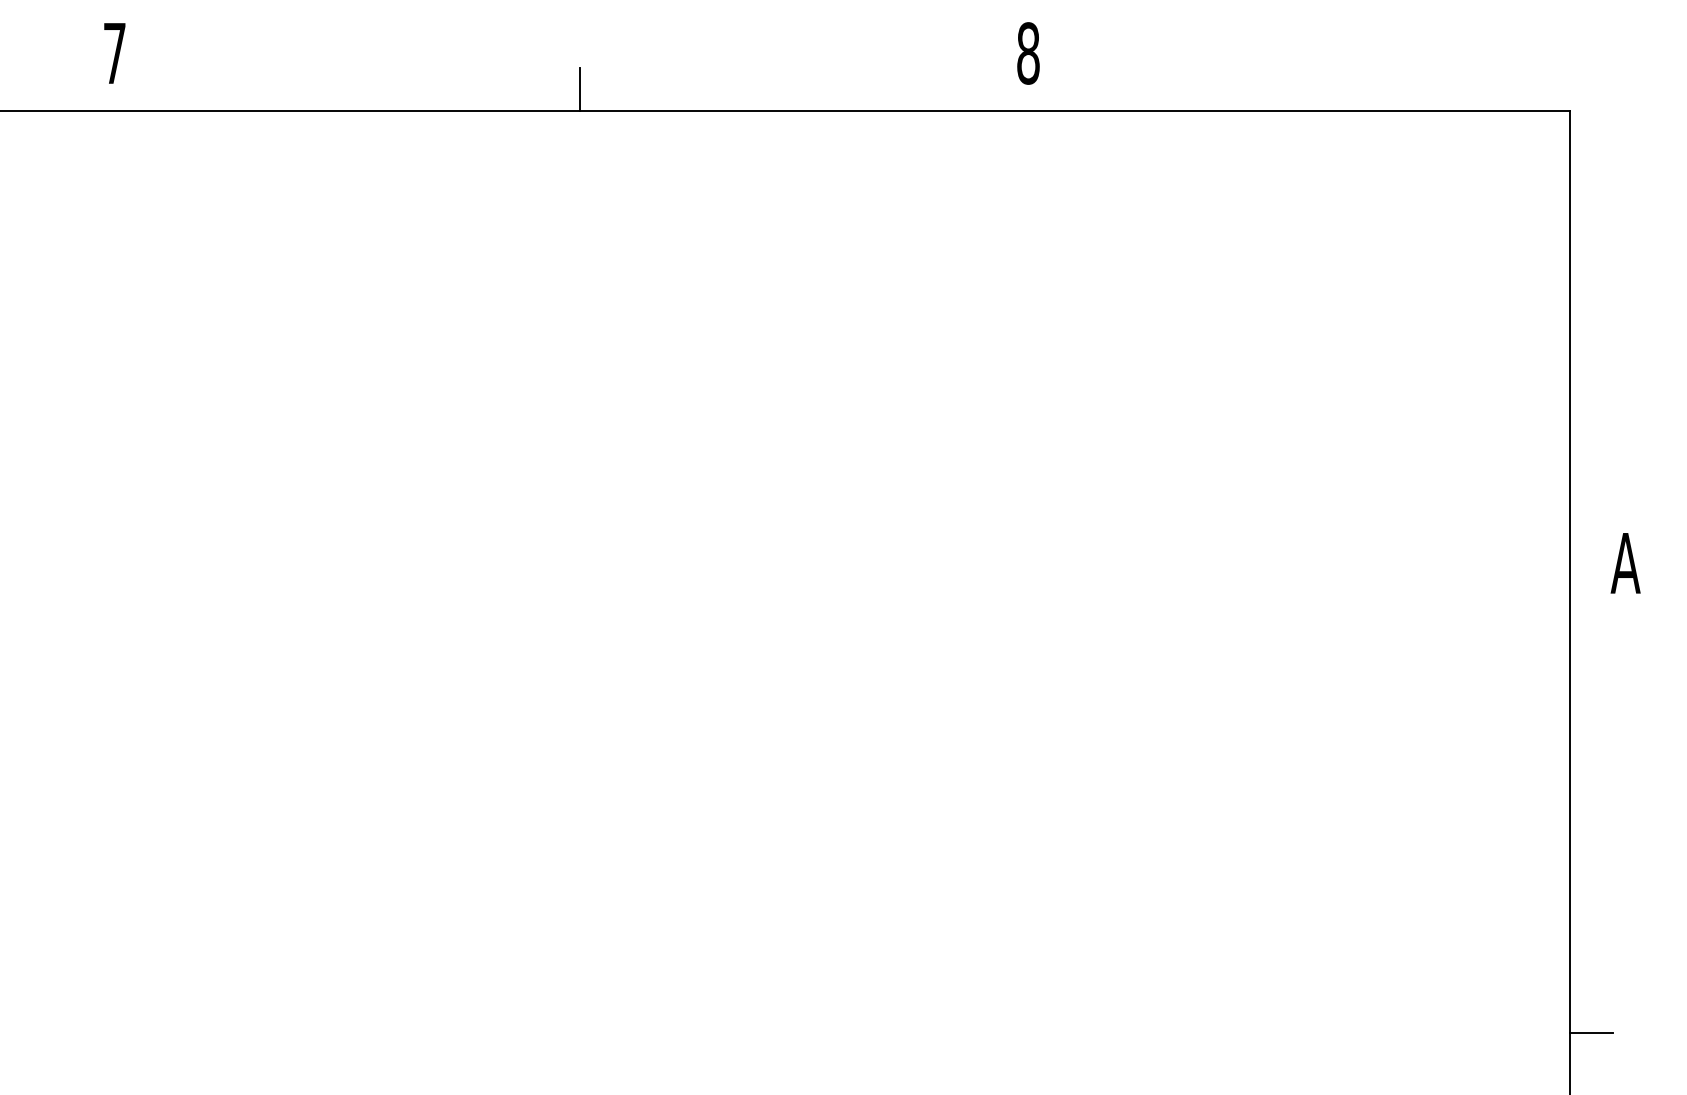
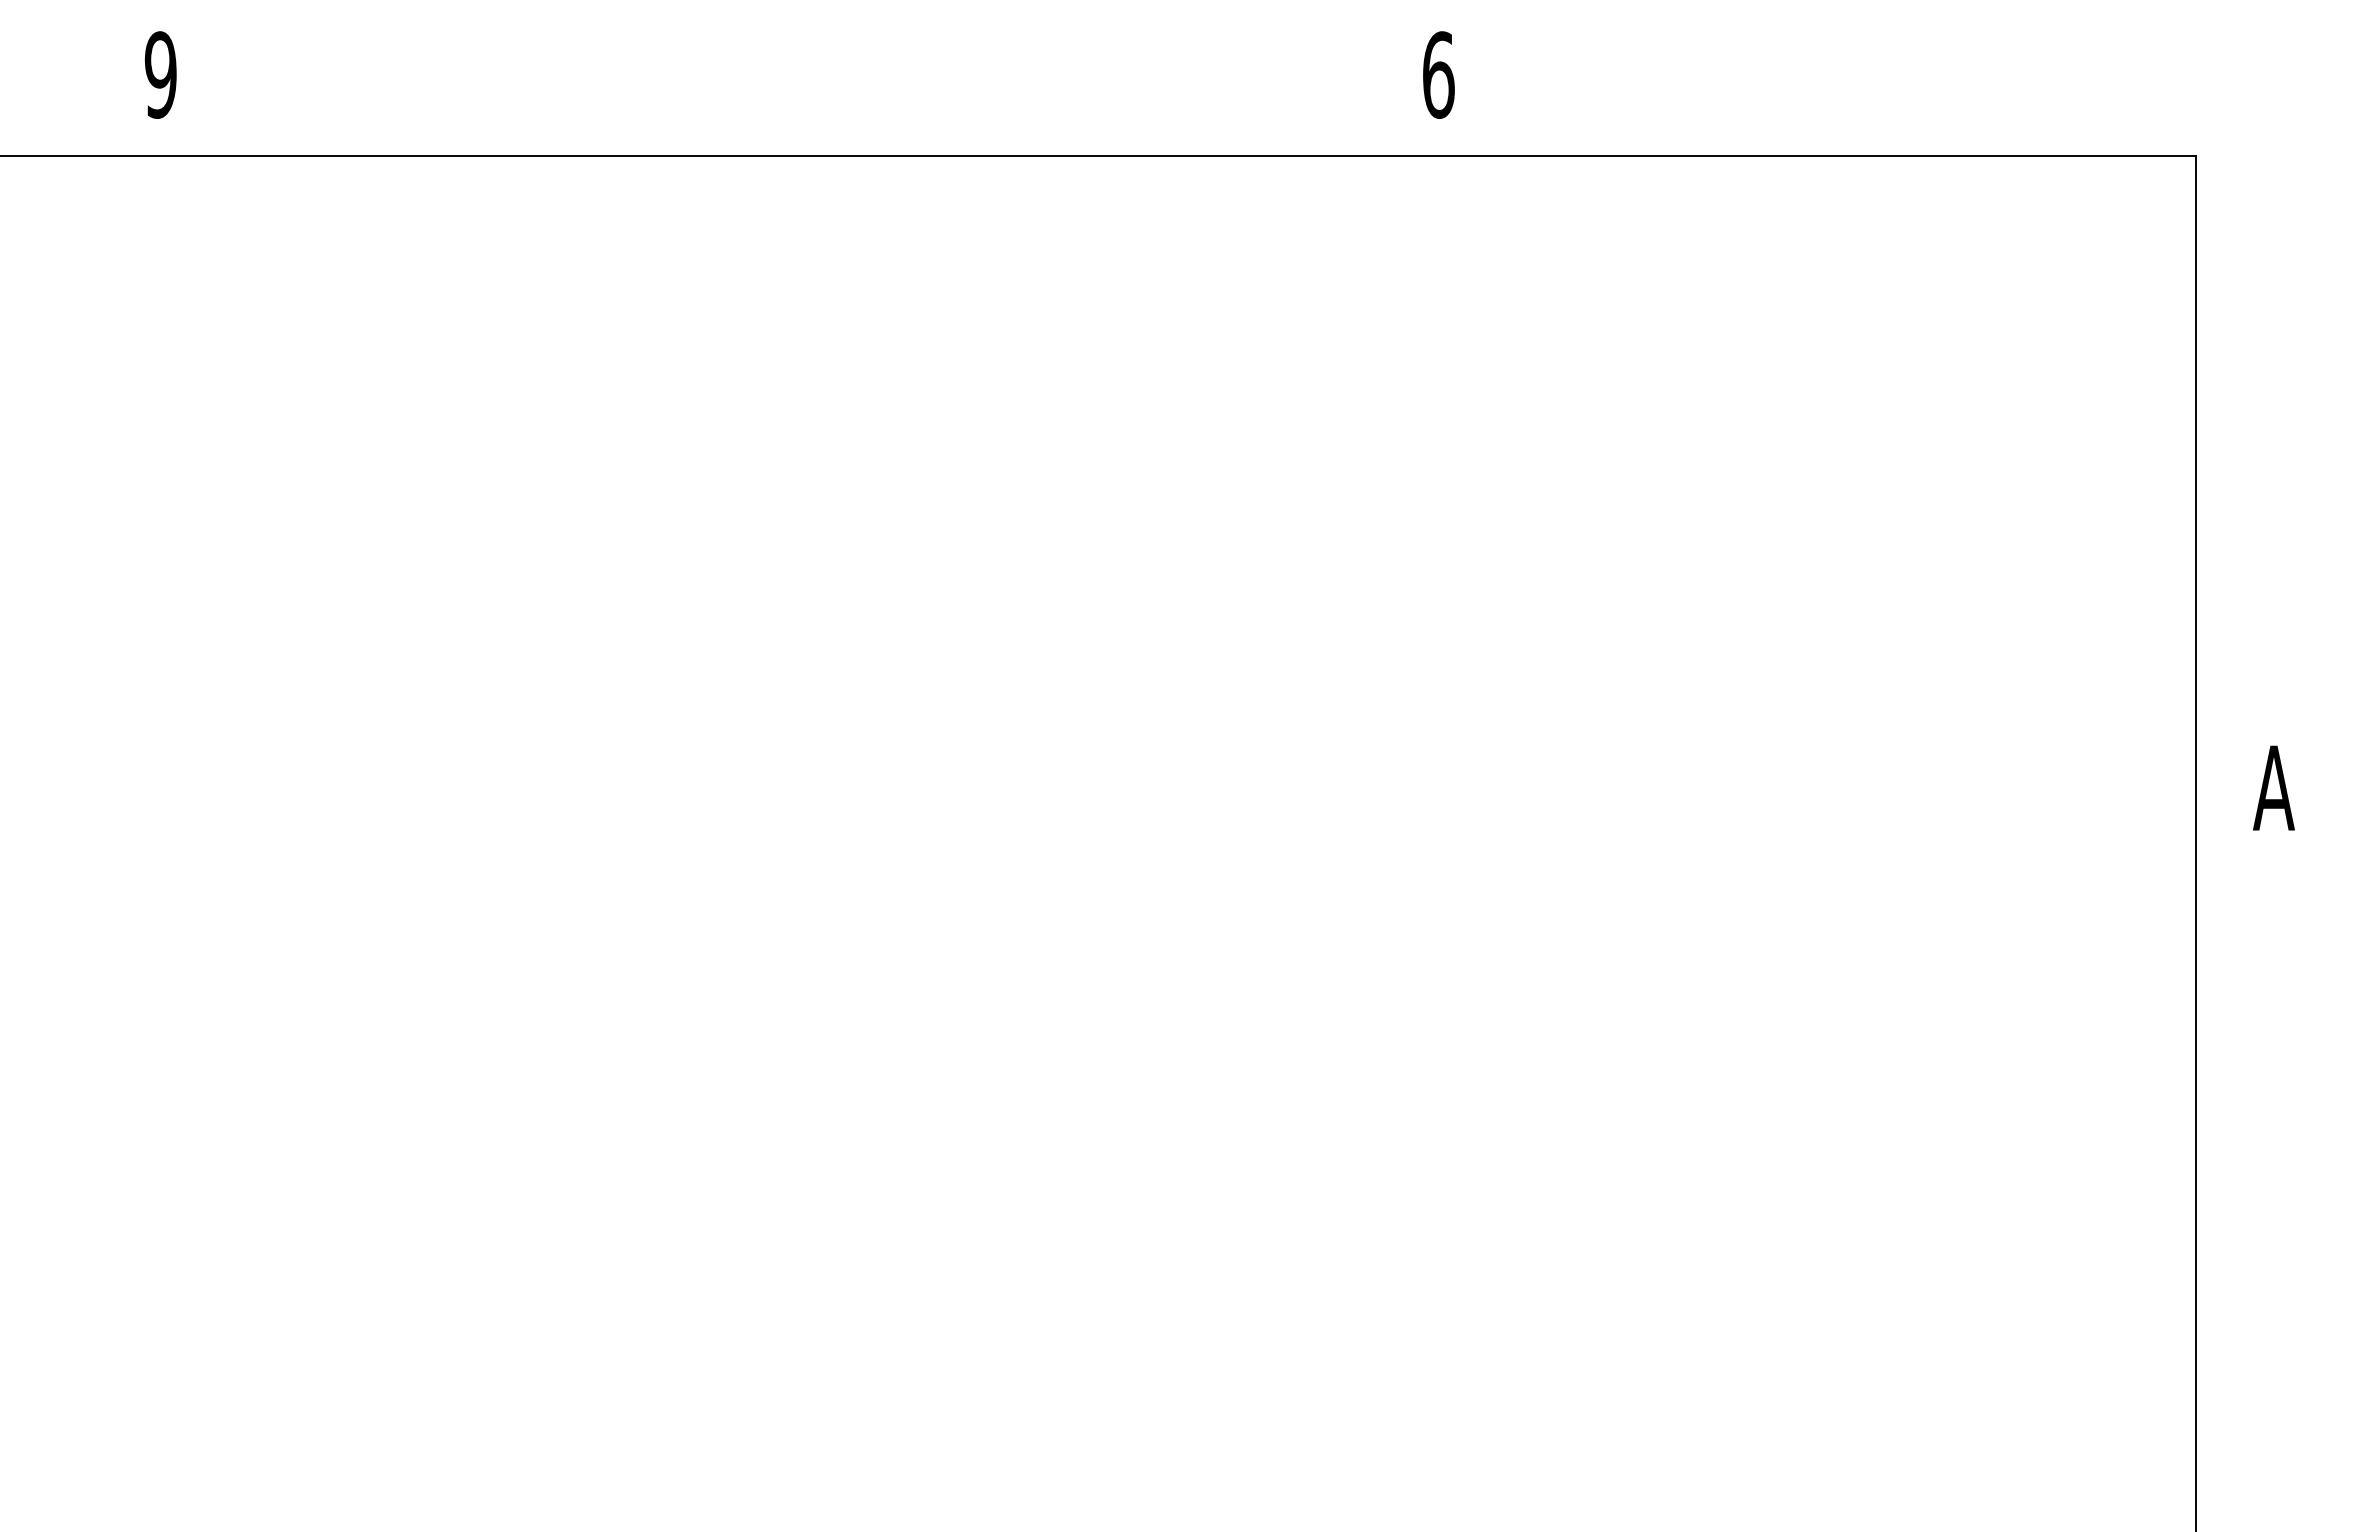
text: (114, 53) -> (160, 74), 7 -> 9
text: (1028, 53) -> (1438, 74), 8 -> 6
line: (579, 90) -> (810, 126), removed
line: (1591, 1033) -> (2225, 1445), removed

